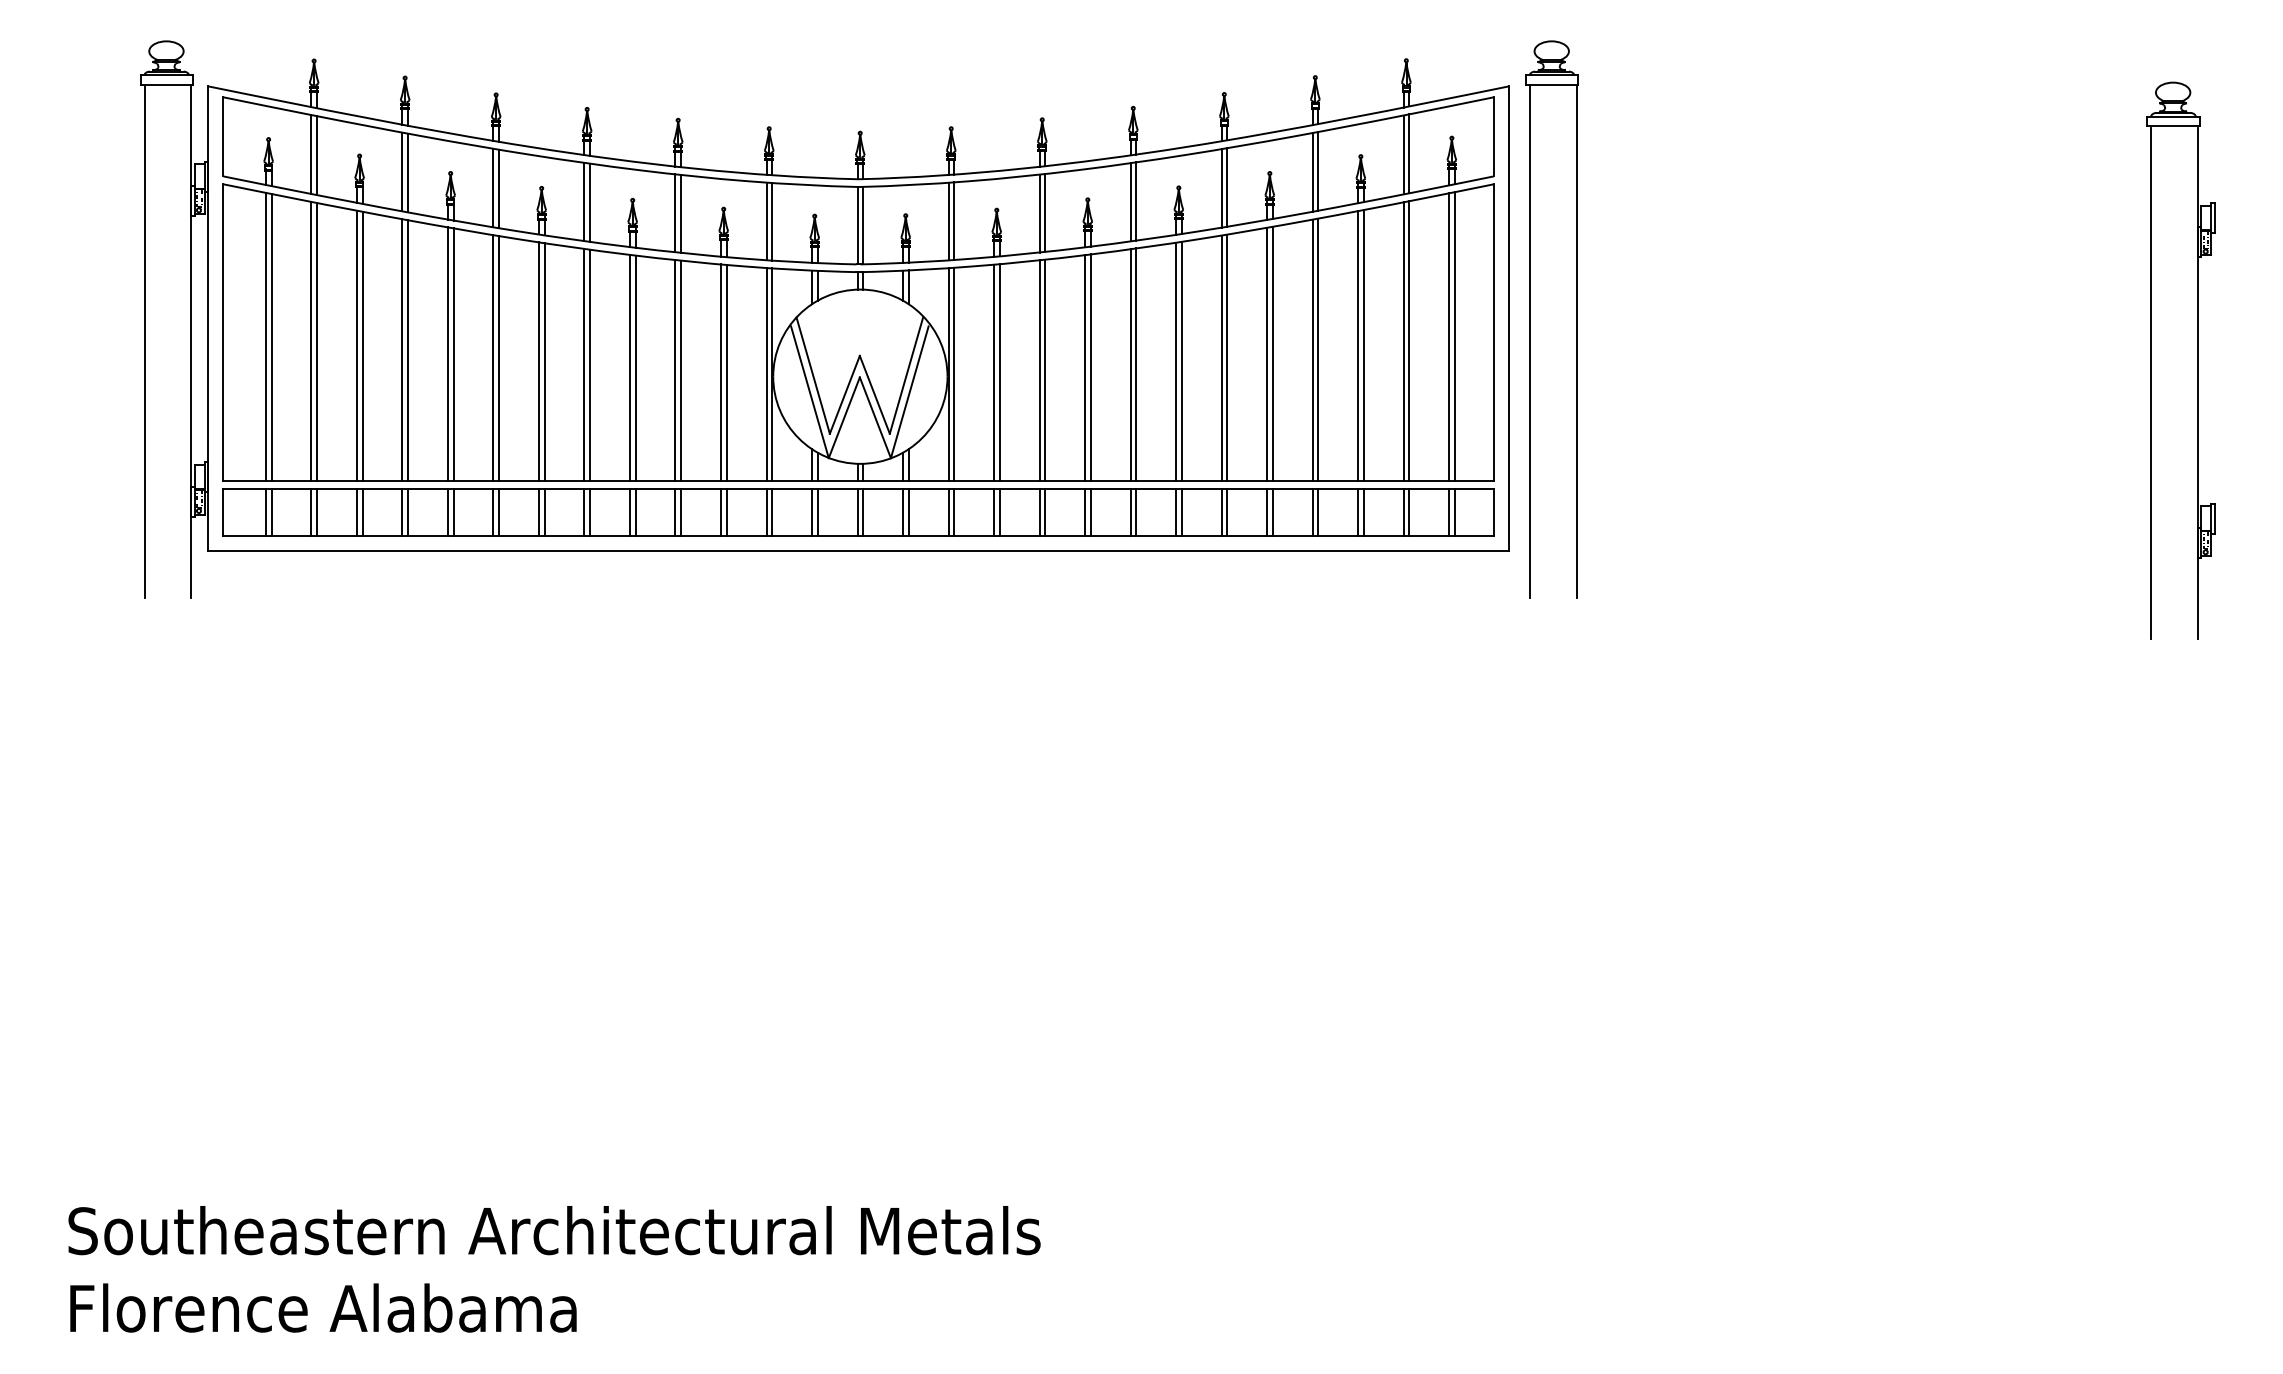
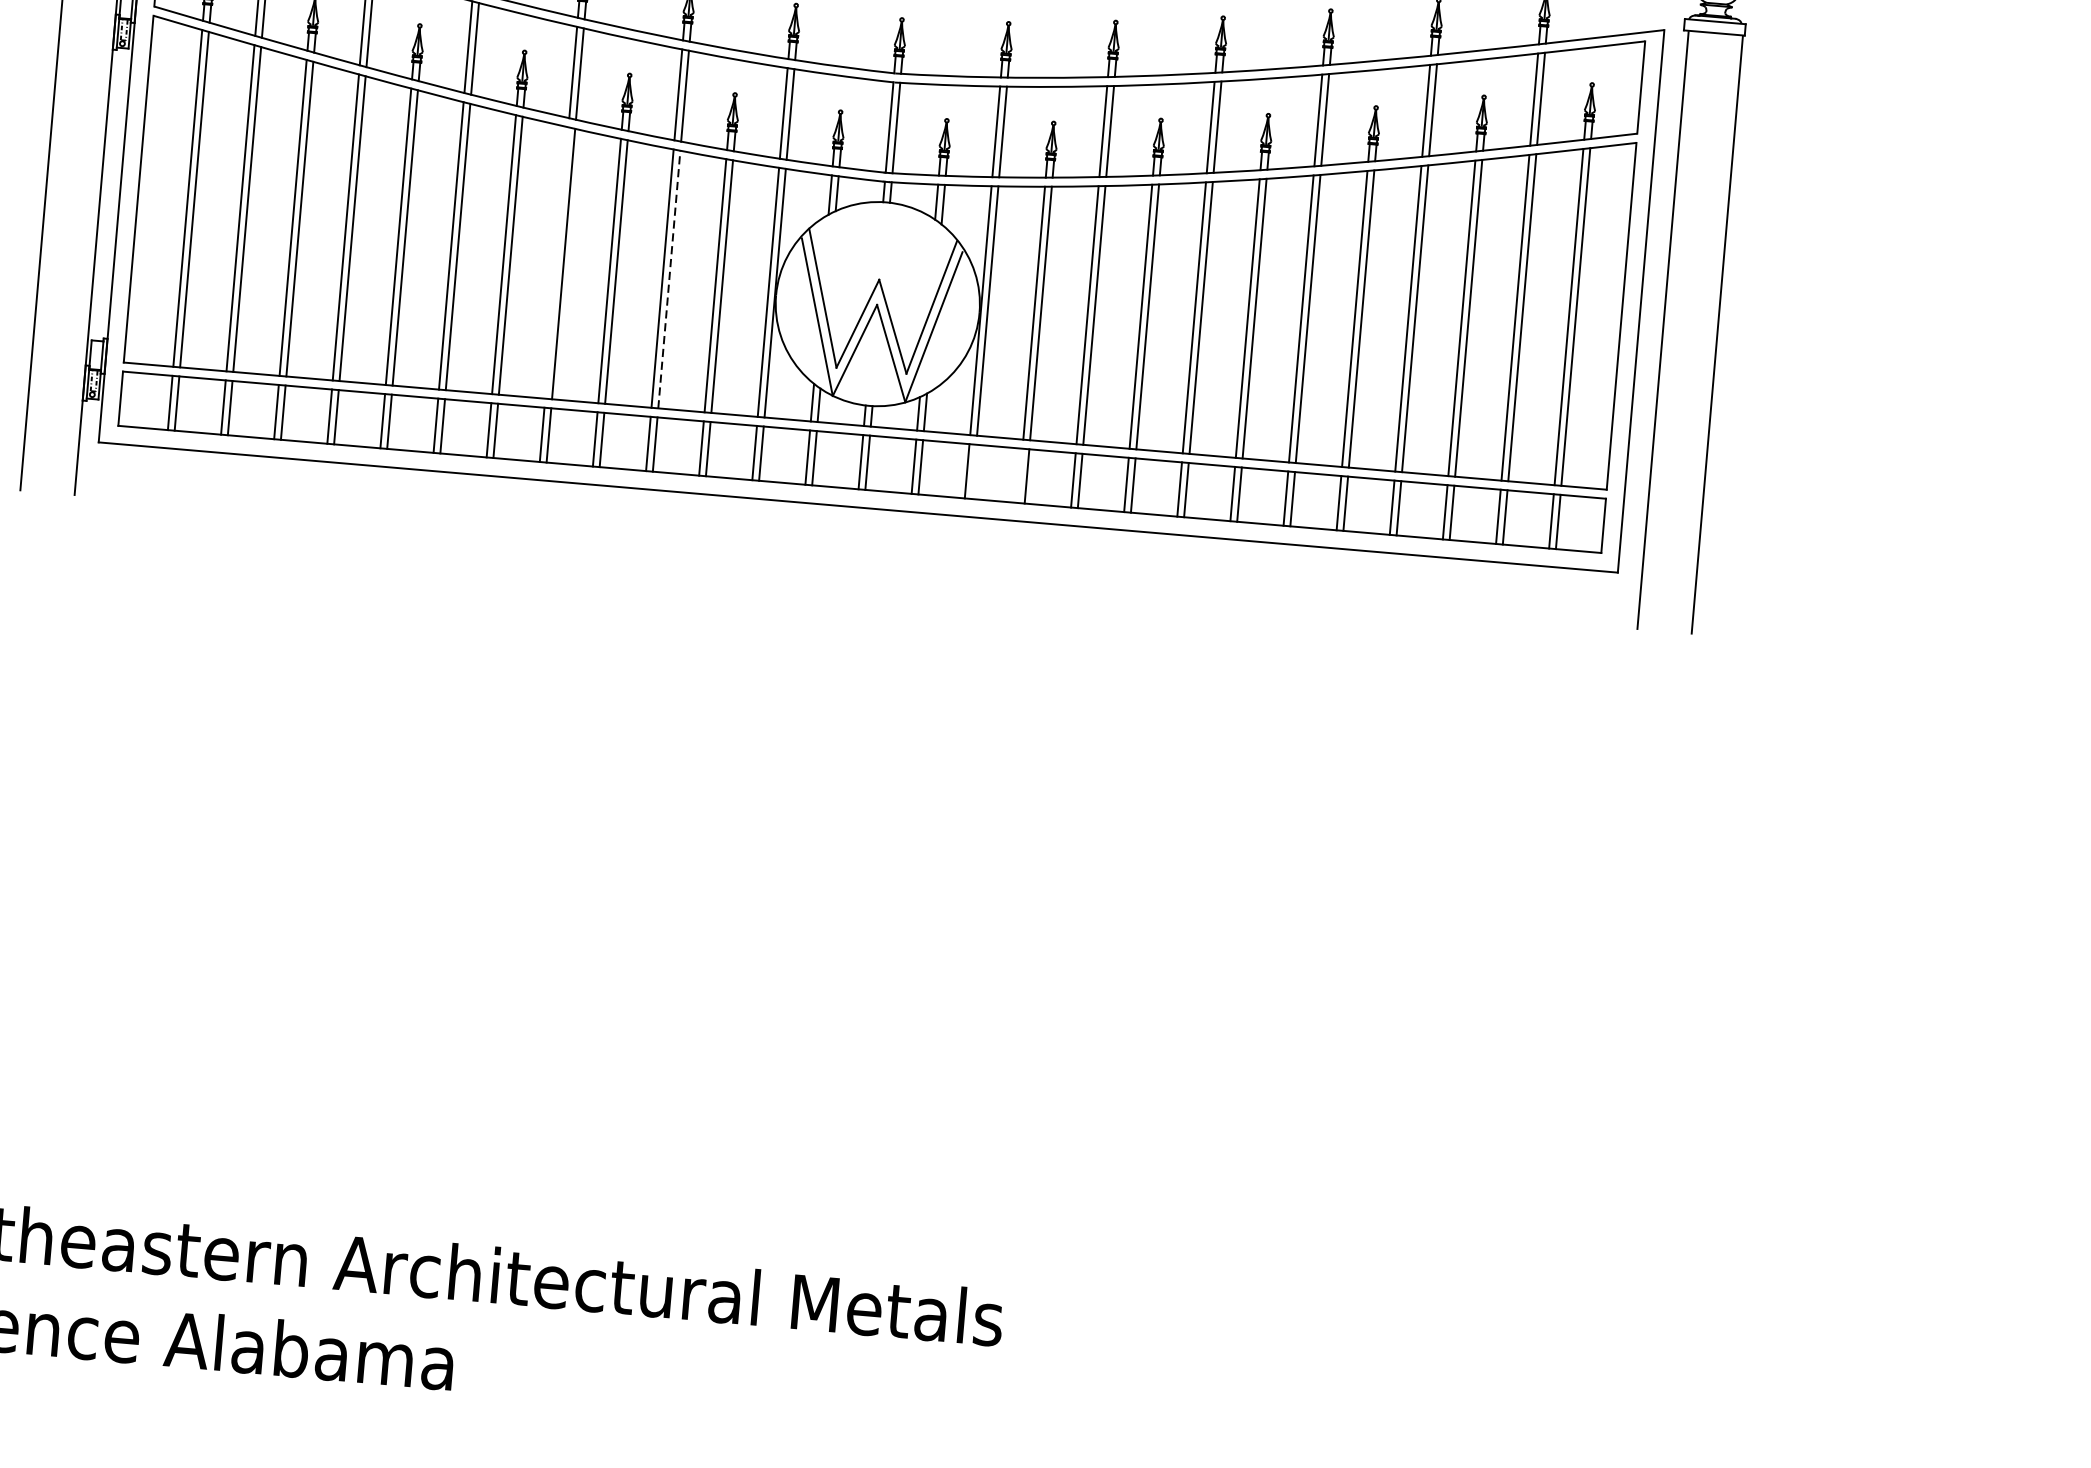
line: (584, 364) -> (556, 262), removed
line: (681, 370) -> (669, 278), solid -> dashed
line: (954, 512) -> (974, 472), removed
line: (994, 512) -> (1020, 476), removed

